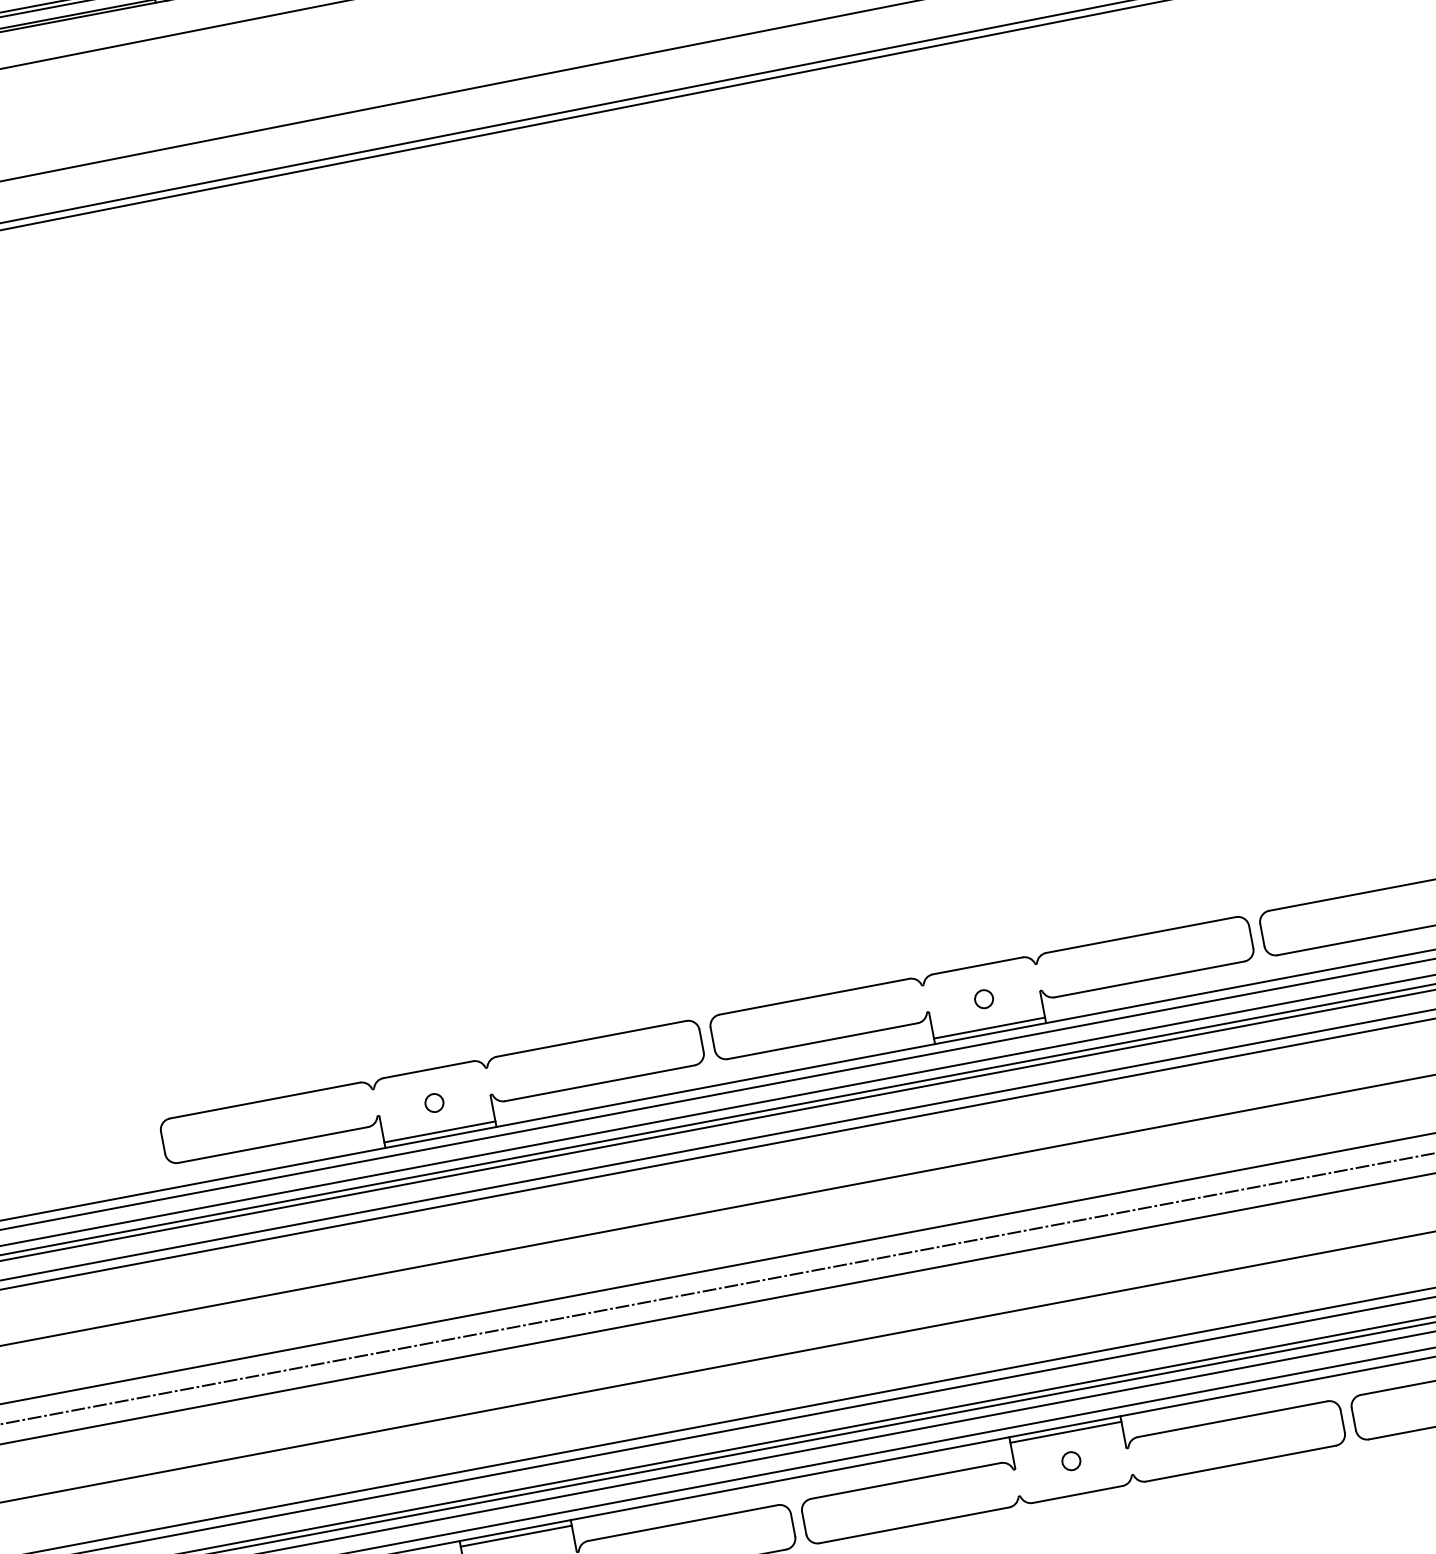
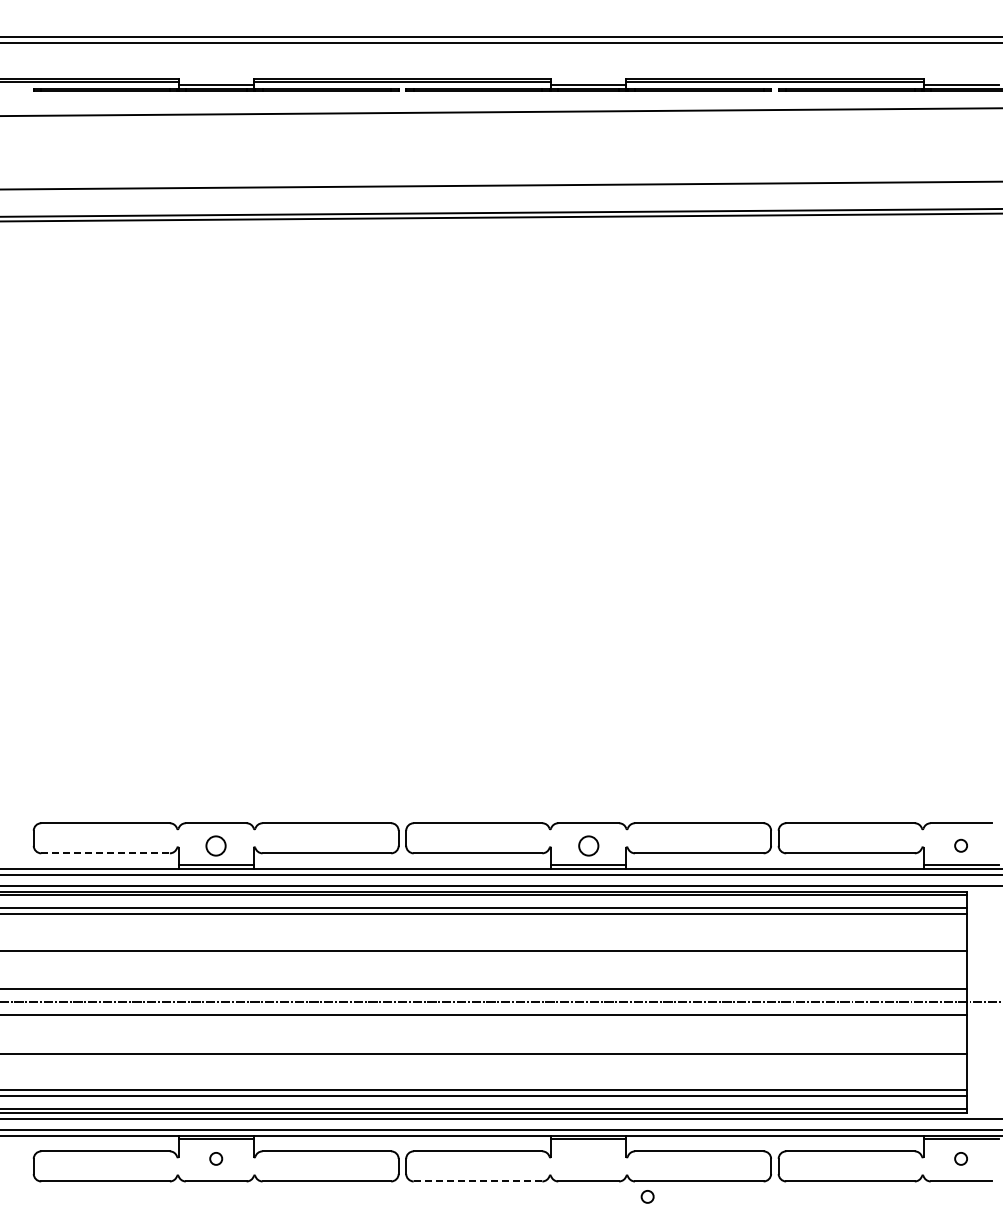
circle: (983, 998) -> (588, 845), size x1.6
circle: (434, 1102) -> (216, 845), size x1.6
line: (274, 1144) -> (106, 853), solid -> dashed
circle: (1071, 1460) -> (647, 1196), moved
line: (913, 1525) -> (477, 1181), solid -> dashed

